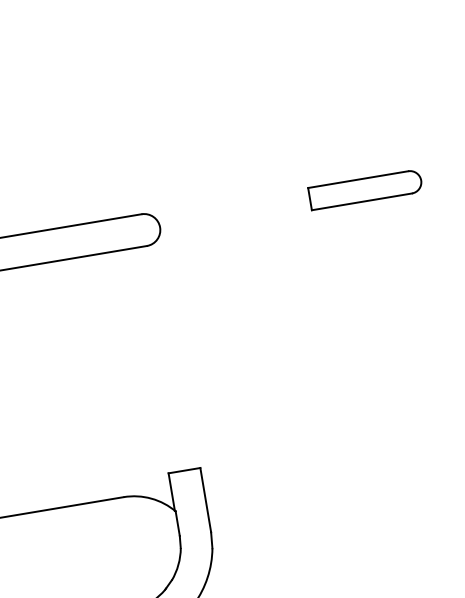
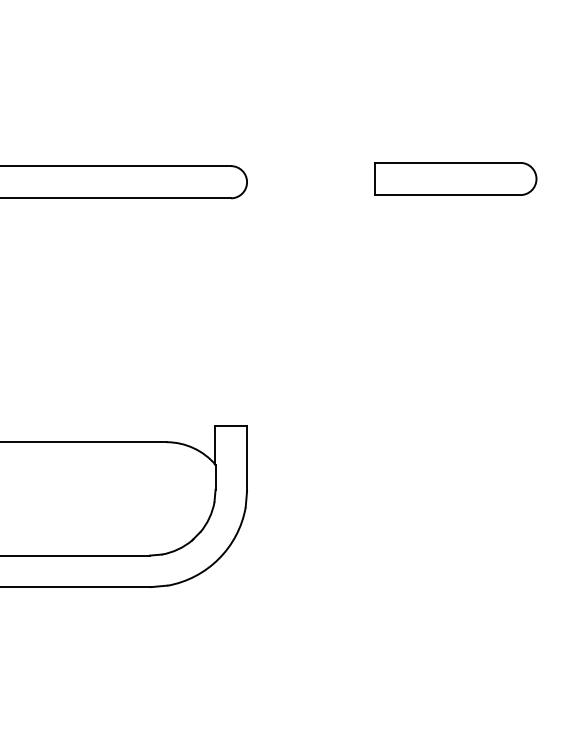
part: (365, 189) -> (455, 178), size x1.43

